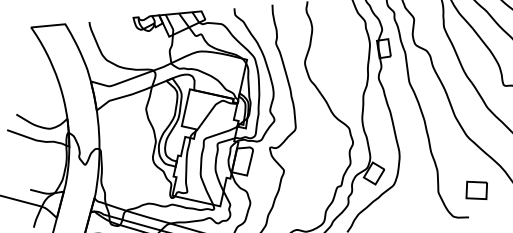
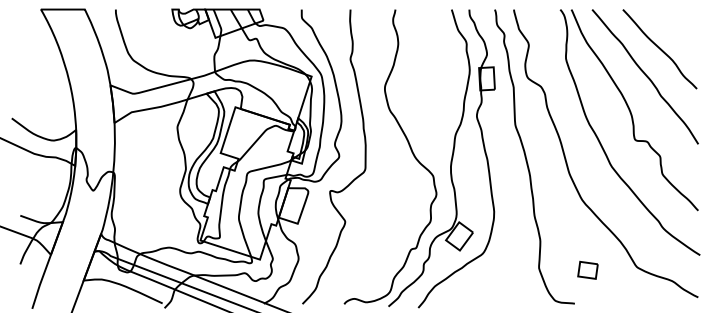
part: (476, 190) -> (587, 270), size x0.7

